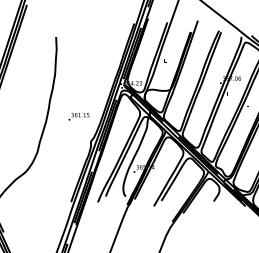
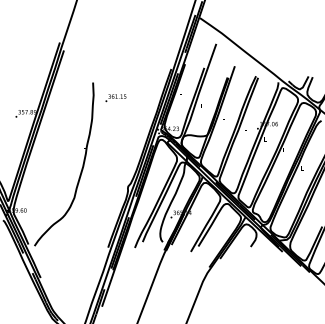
text: (78, 116) -> (115, 98), moved

